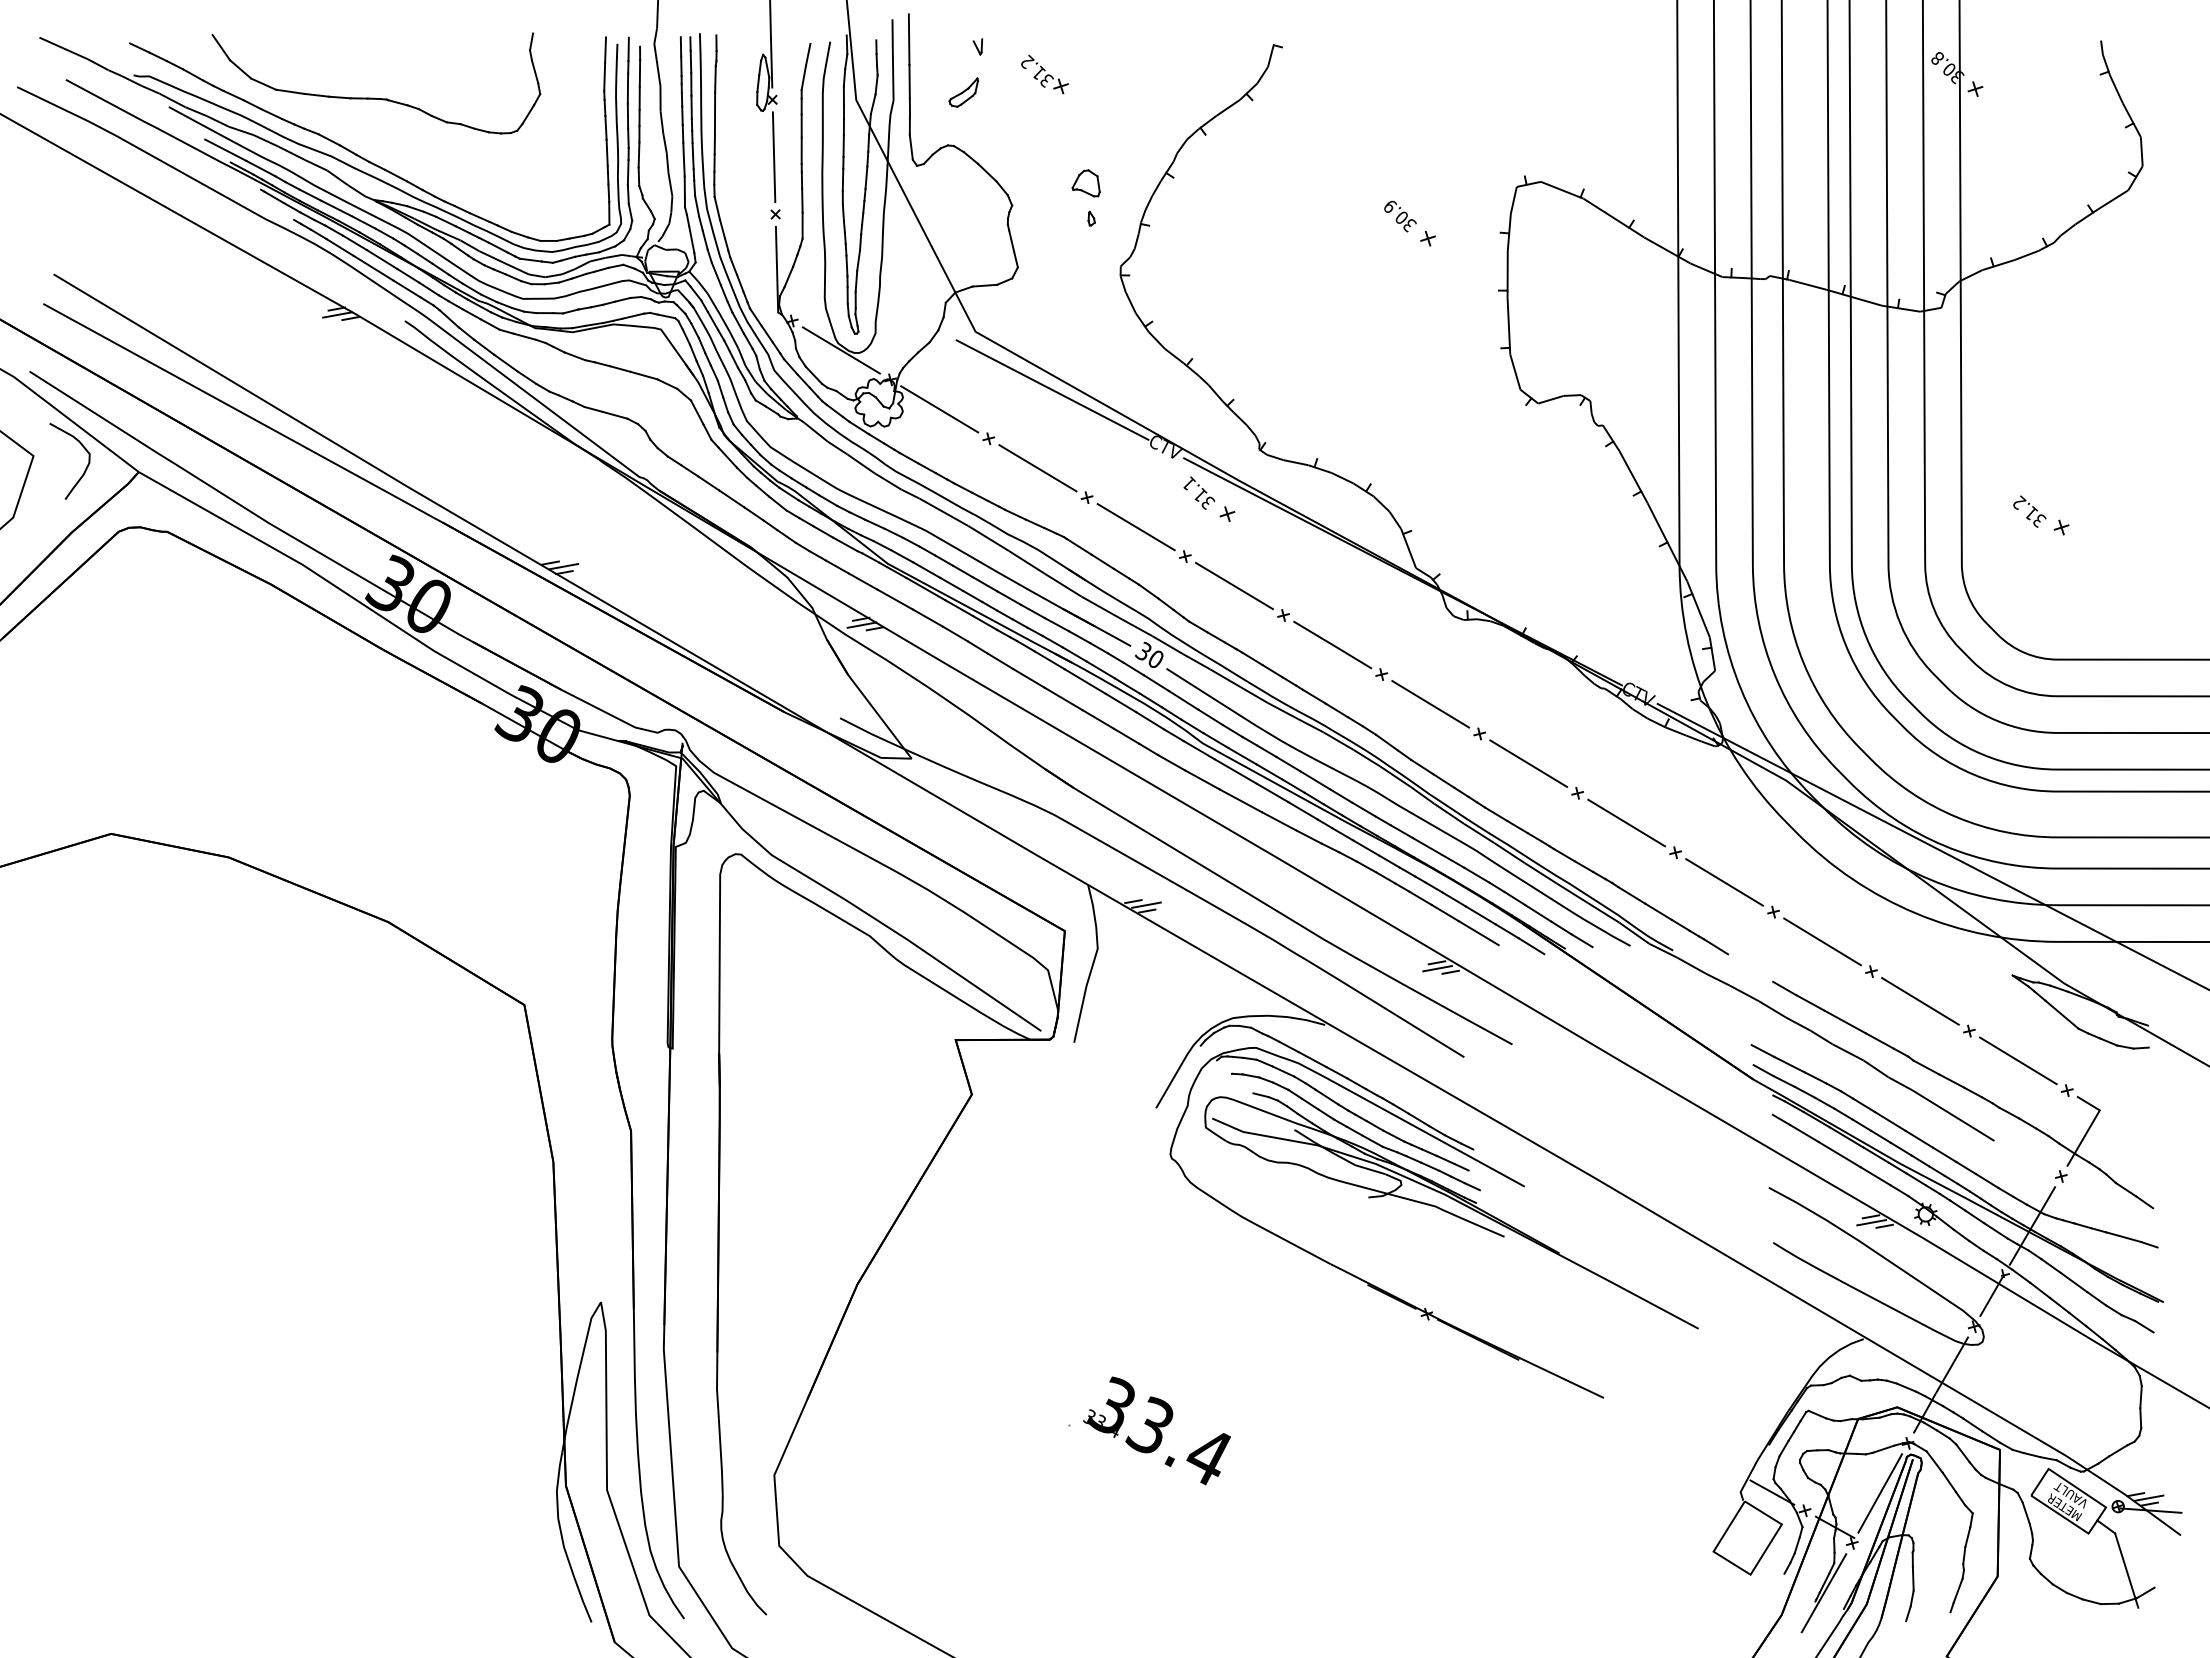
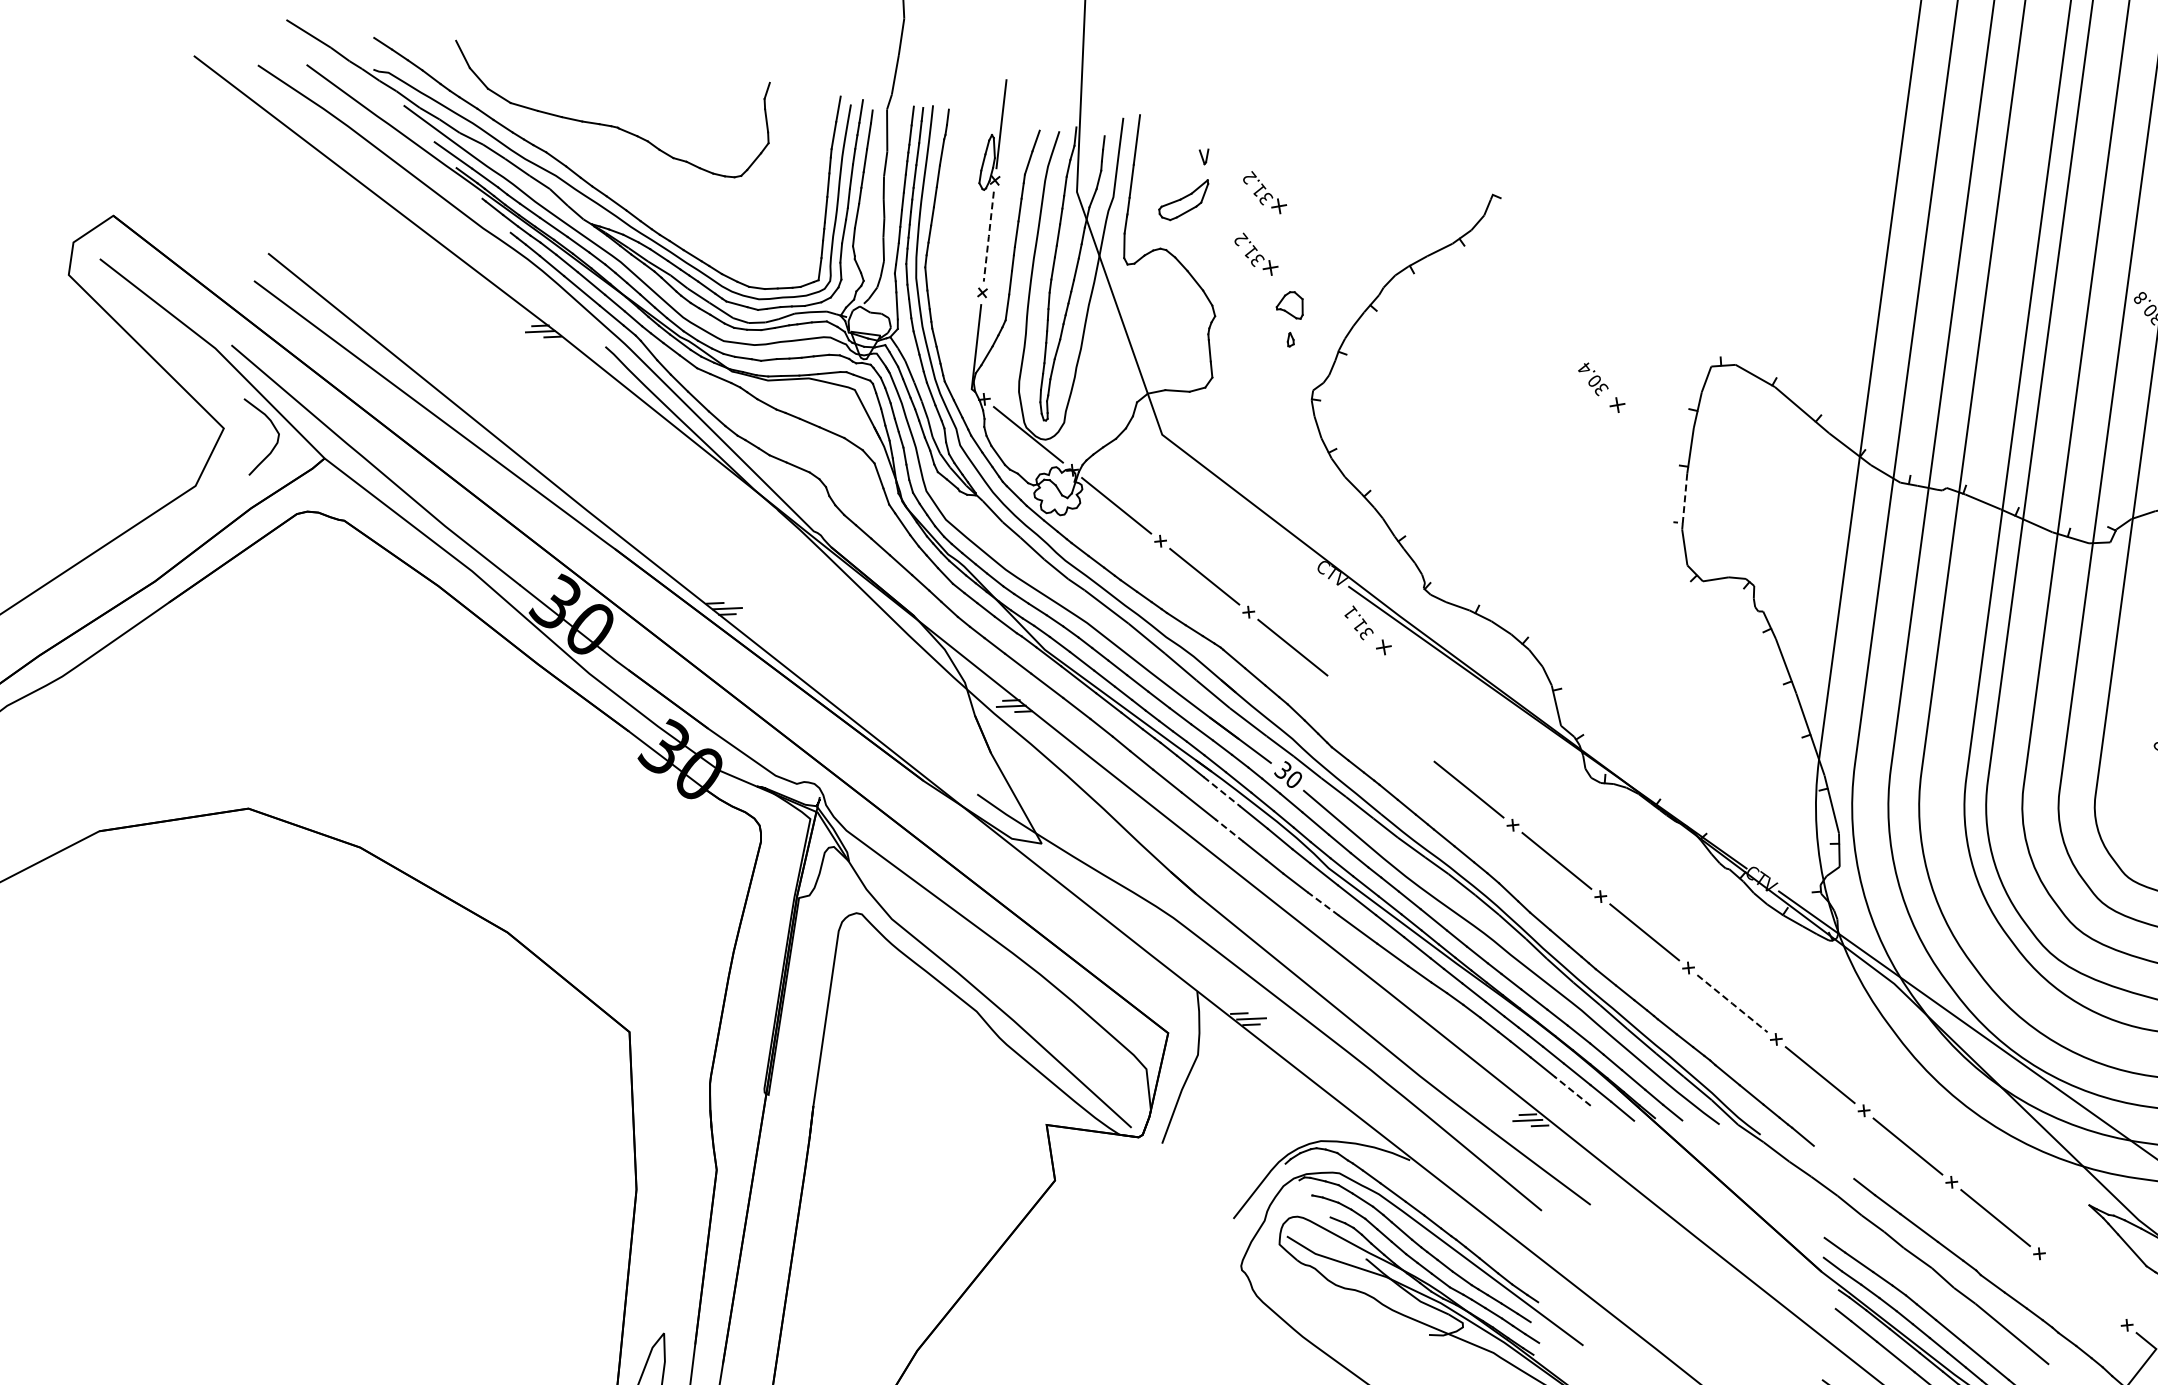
part: (963, 92) -> (1182, 199), size x1.6
part: (1044, 137) -> (1256, 254), added
line: (774, 157) -> (989, 236), solid -> dashed
text: (1390, 206) -> (1585, 368), 30.9 -> 30.4
line: (1509, 328) -> (1684, 504), solid -> dashed
line: (1052, 389) -> (1229, 501), removed
part: (1234, 585) -> (1381, 718), removed
line: (1085, 681) -> (1222, 791), solid -> dashed
line: (1097, 719) -> (1228, 830), solid -> dashed
line: (1202, 779) -> (1323, 903), solid -> dashed
line: (1626, 823) -> (1732, 1004), solid -> dashed
line: (1478, 932) -> (1572, 1090), solid -> dashed
line: (2018, 1060) -> (2083, 1289), removed

